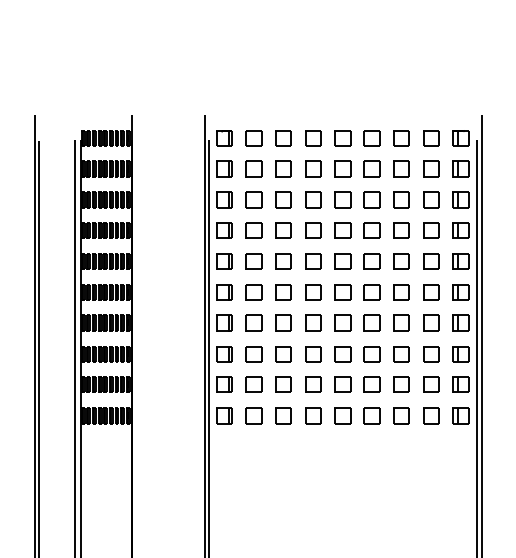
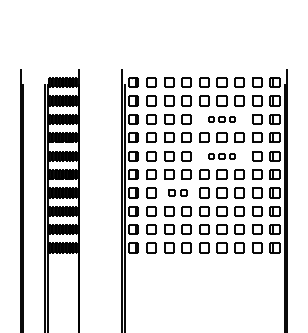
part: (371, 200) -> (221, 119), size x0.6
part: (371, 262) -> (221, 156), size x0.6
part: (297, 322) -> (177, 192), size x0.7

